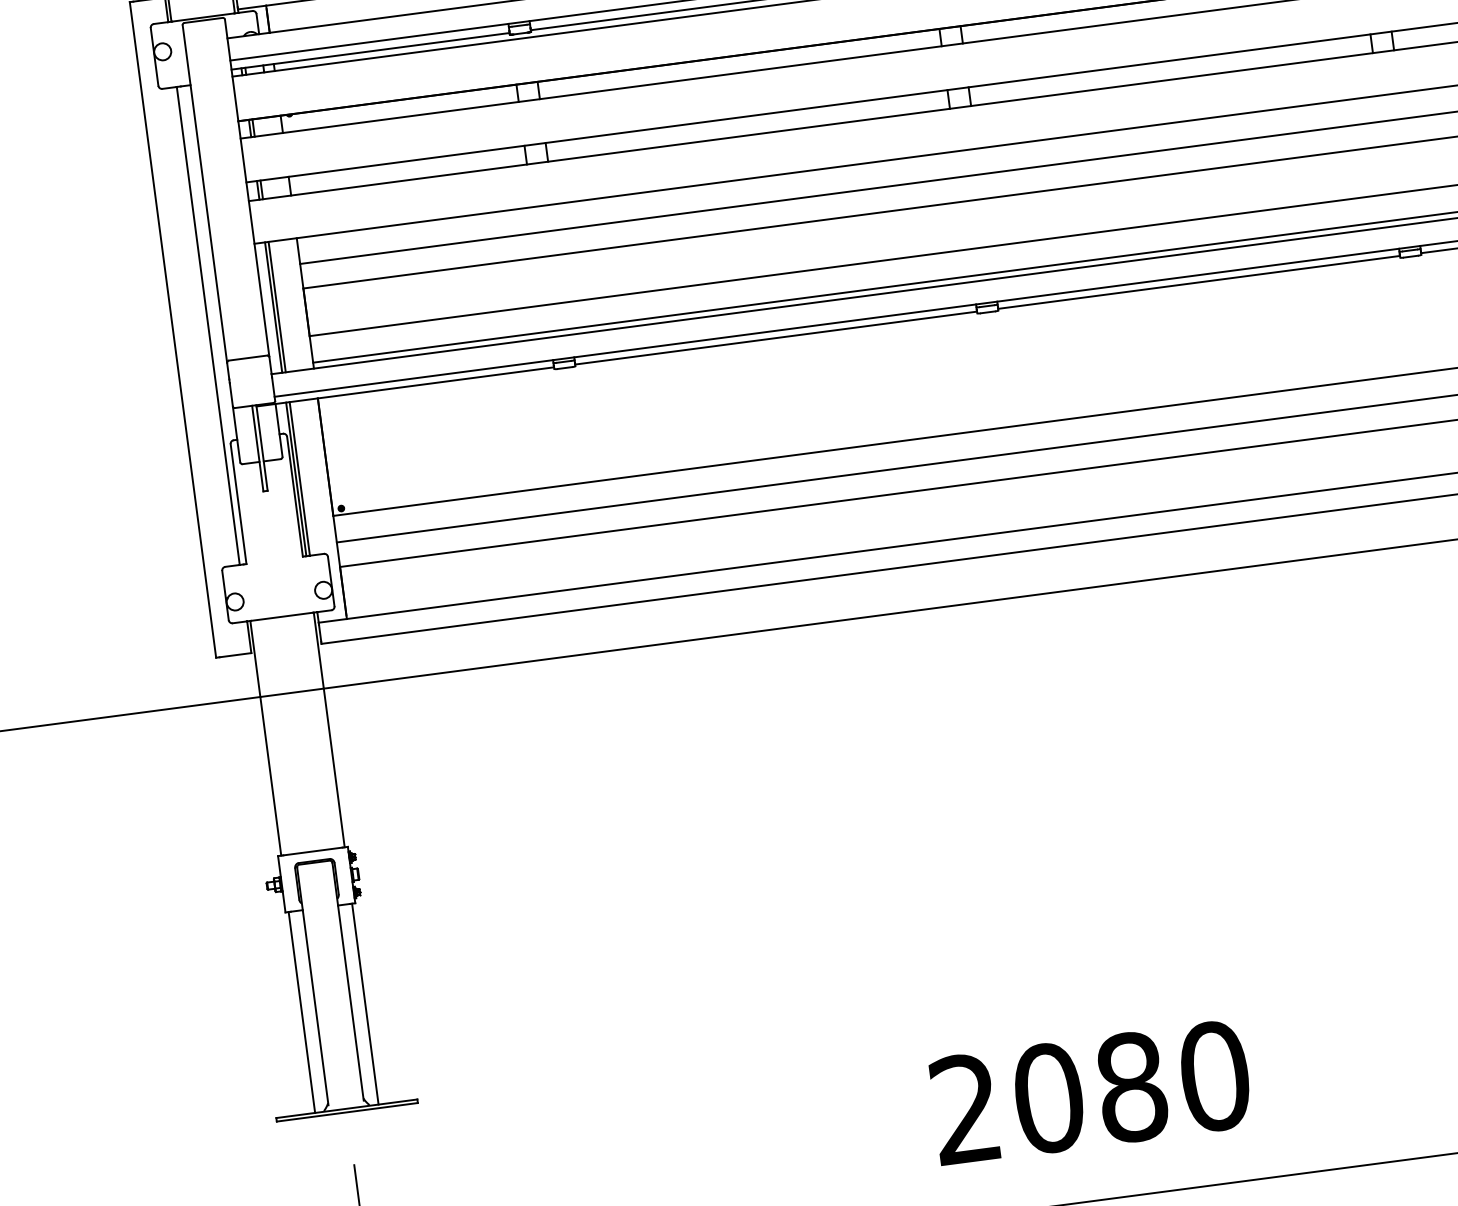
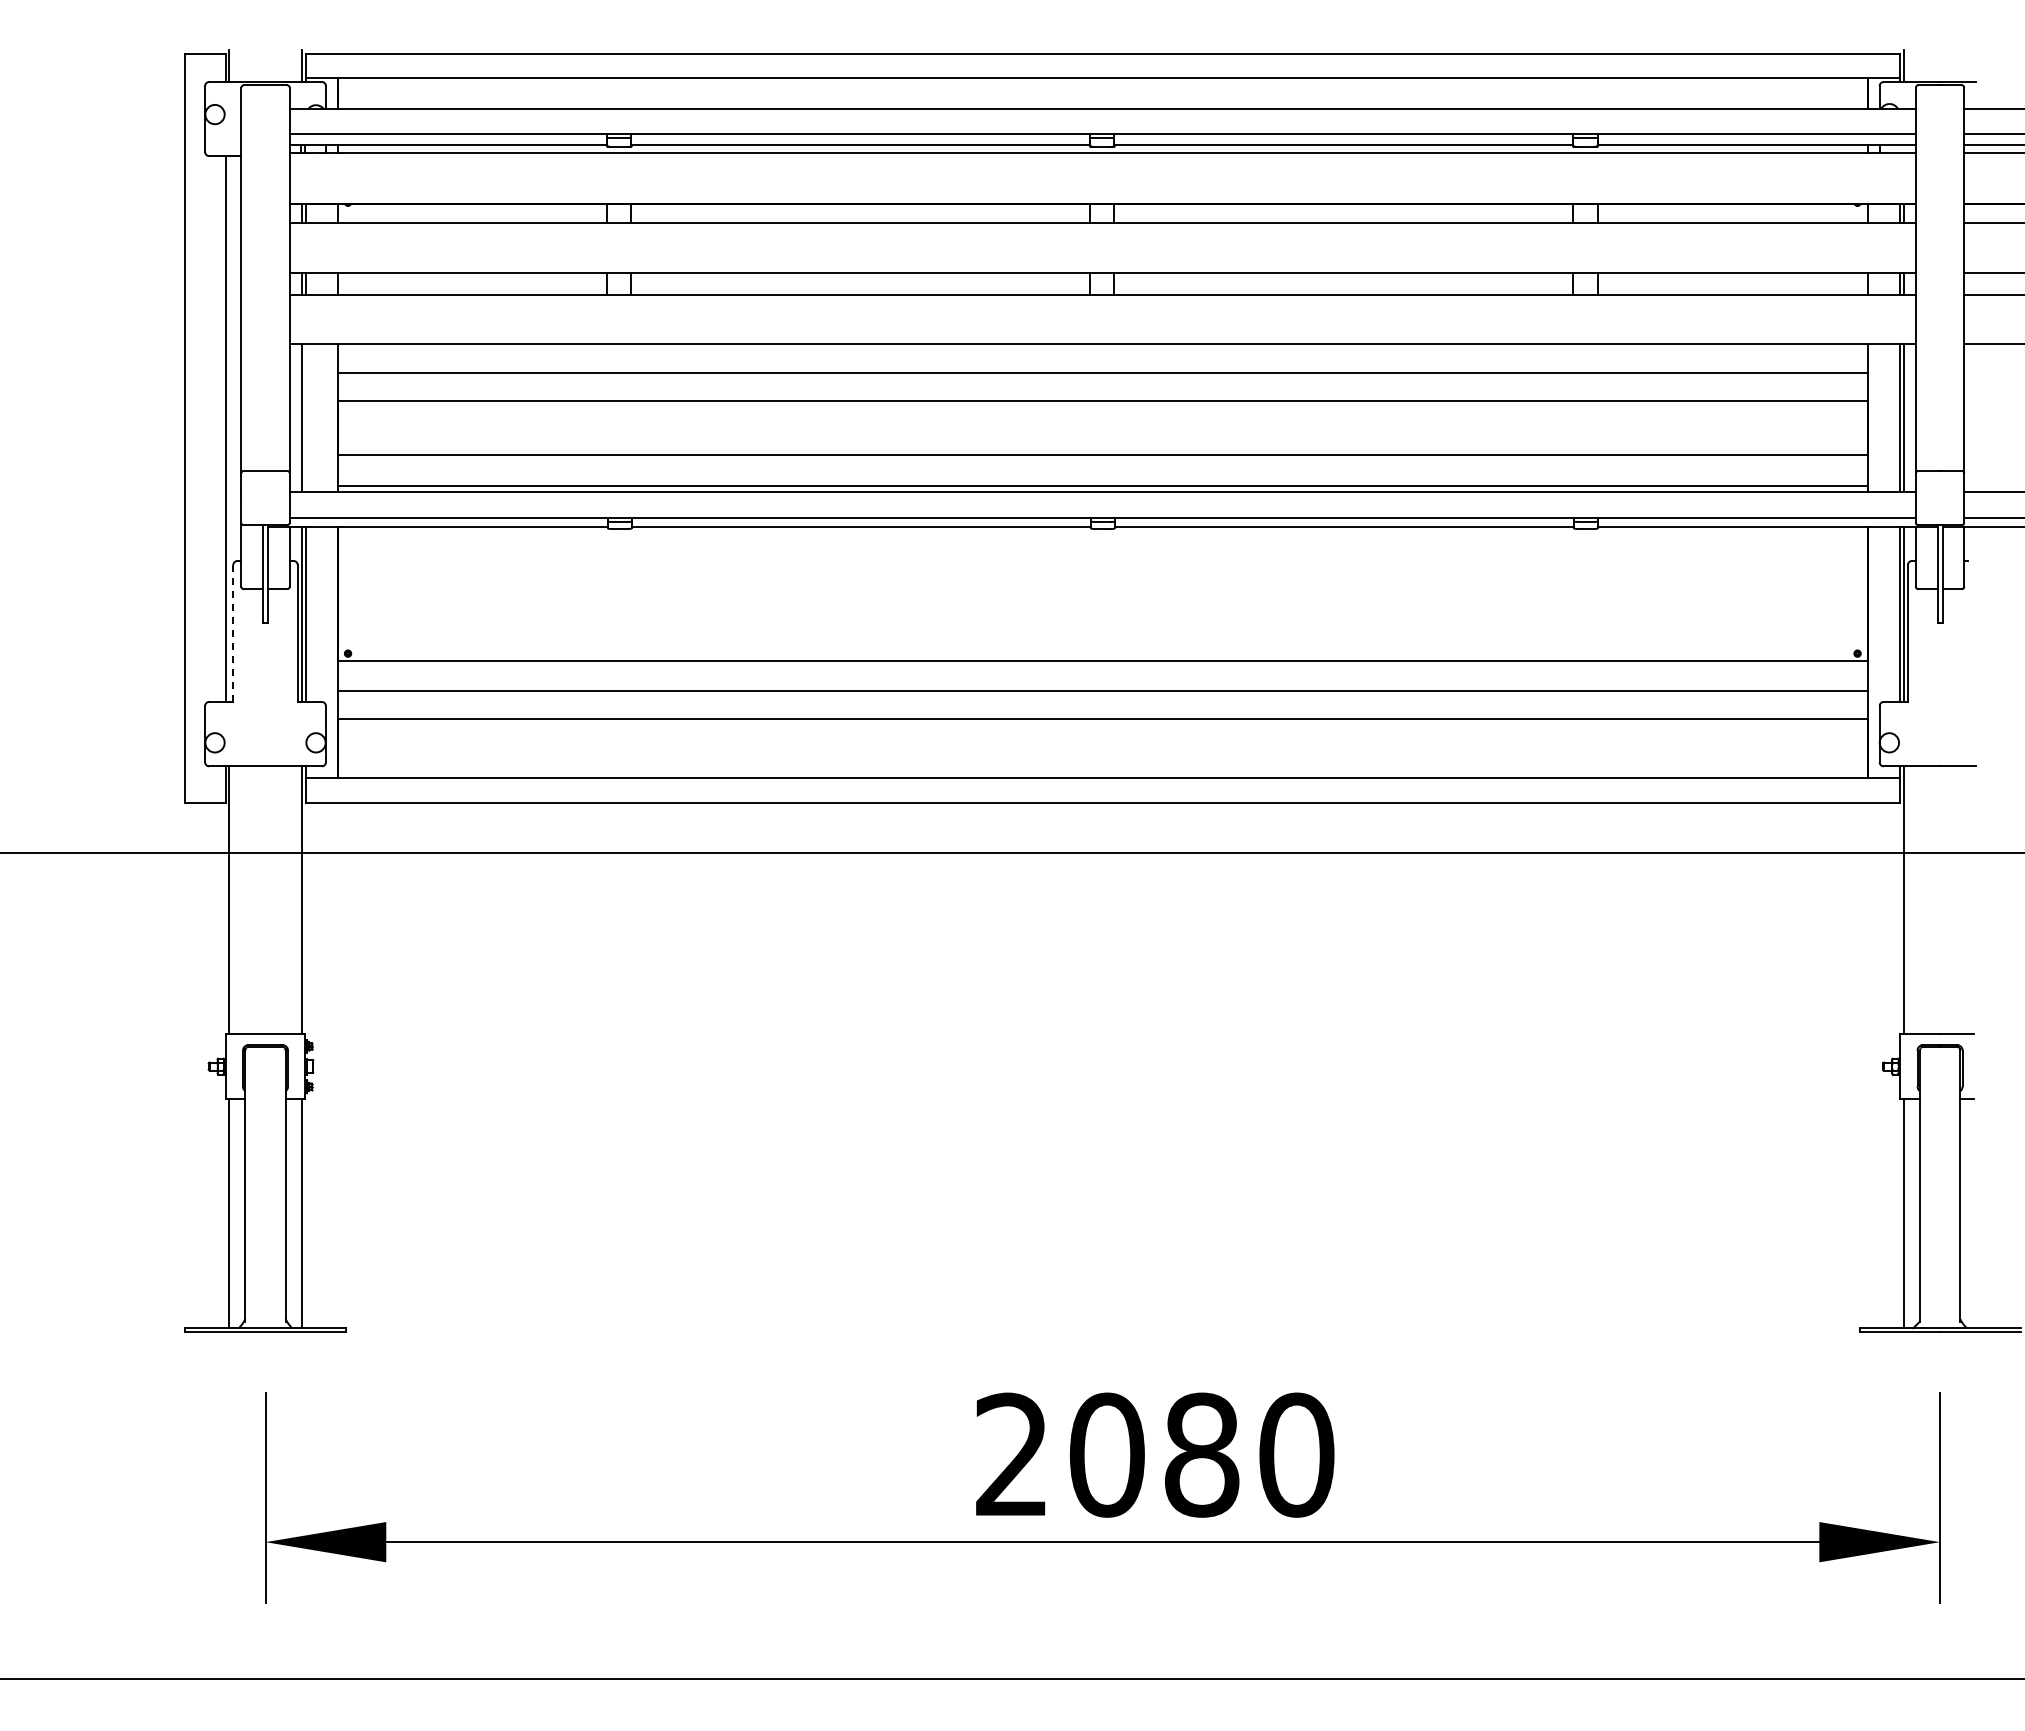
line: (276, 306) -> (305, 417), removed
line: (238, 504) -> (233, 634), solid -> dashed
text: (1091, 1092) -> (1155, 1454), moved

